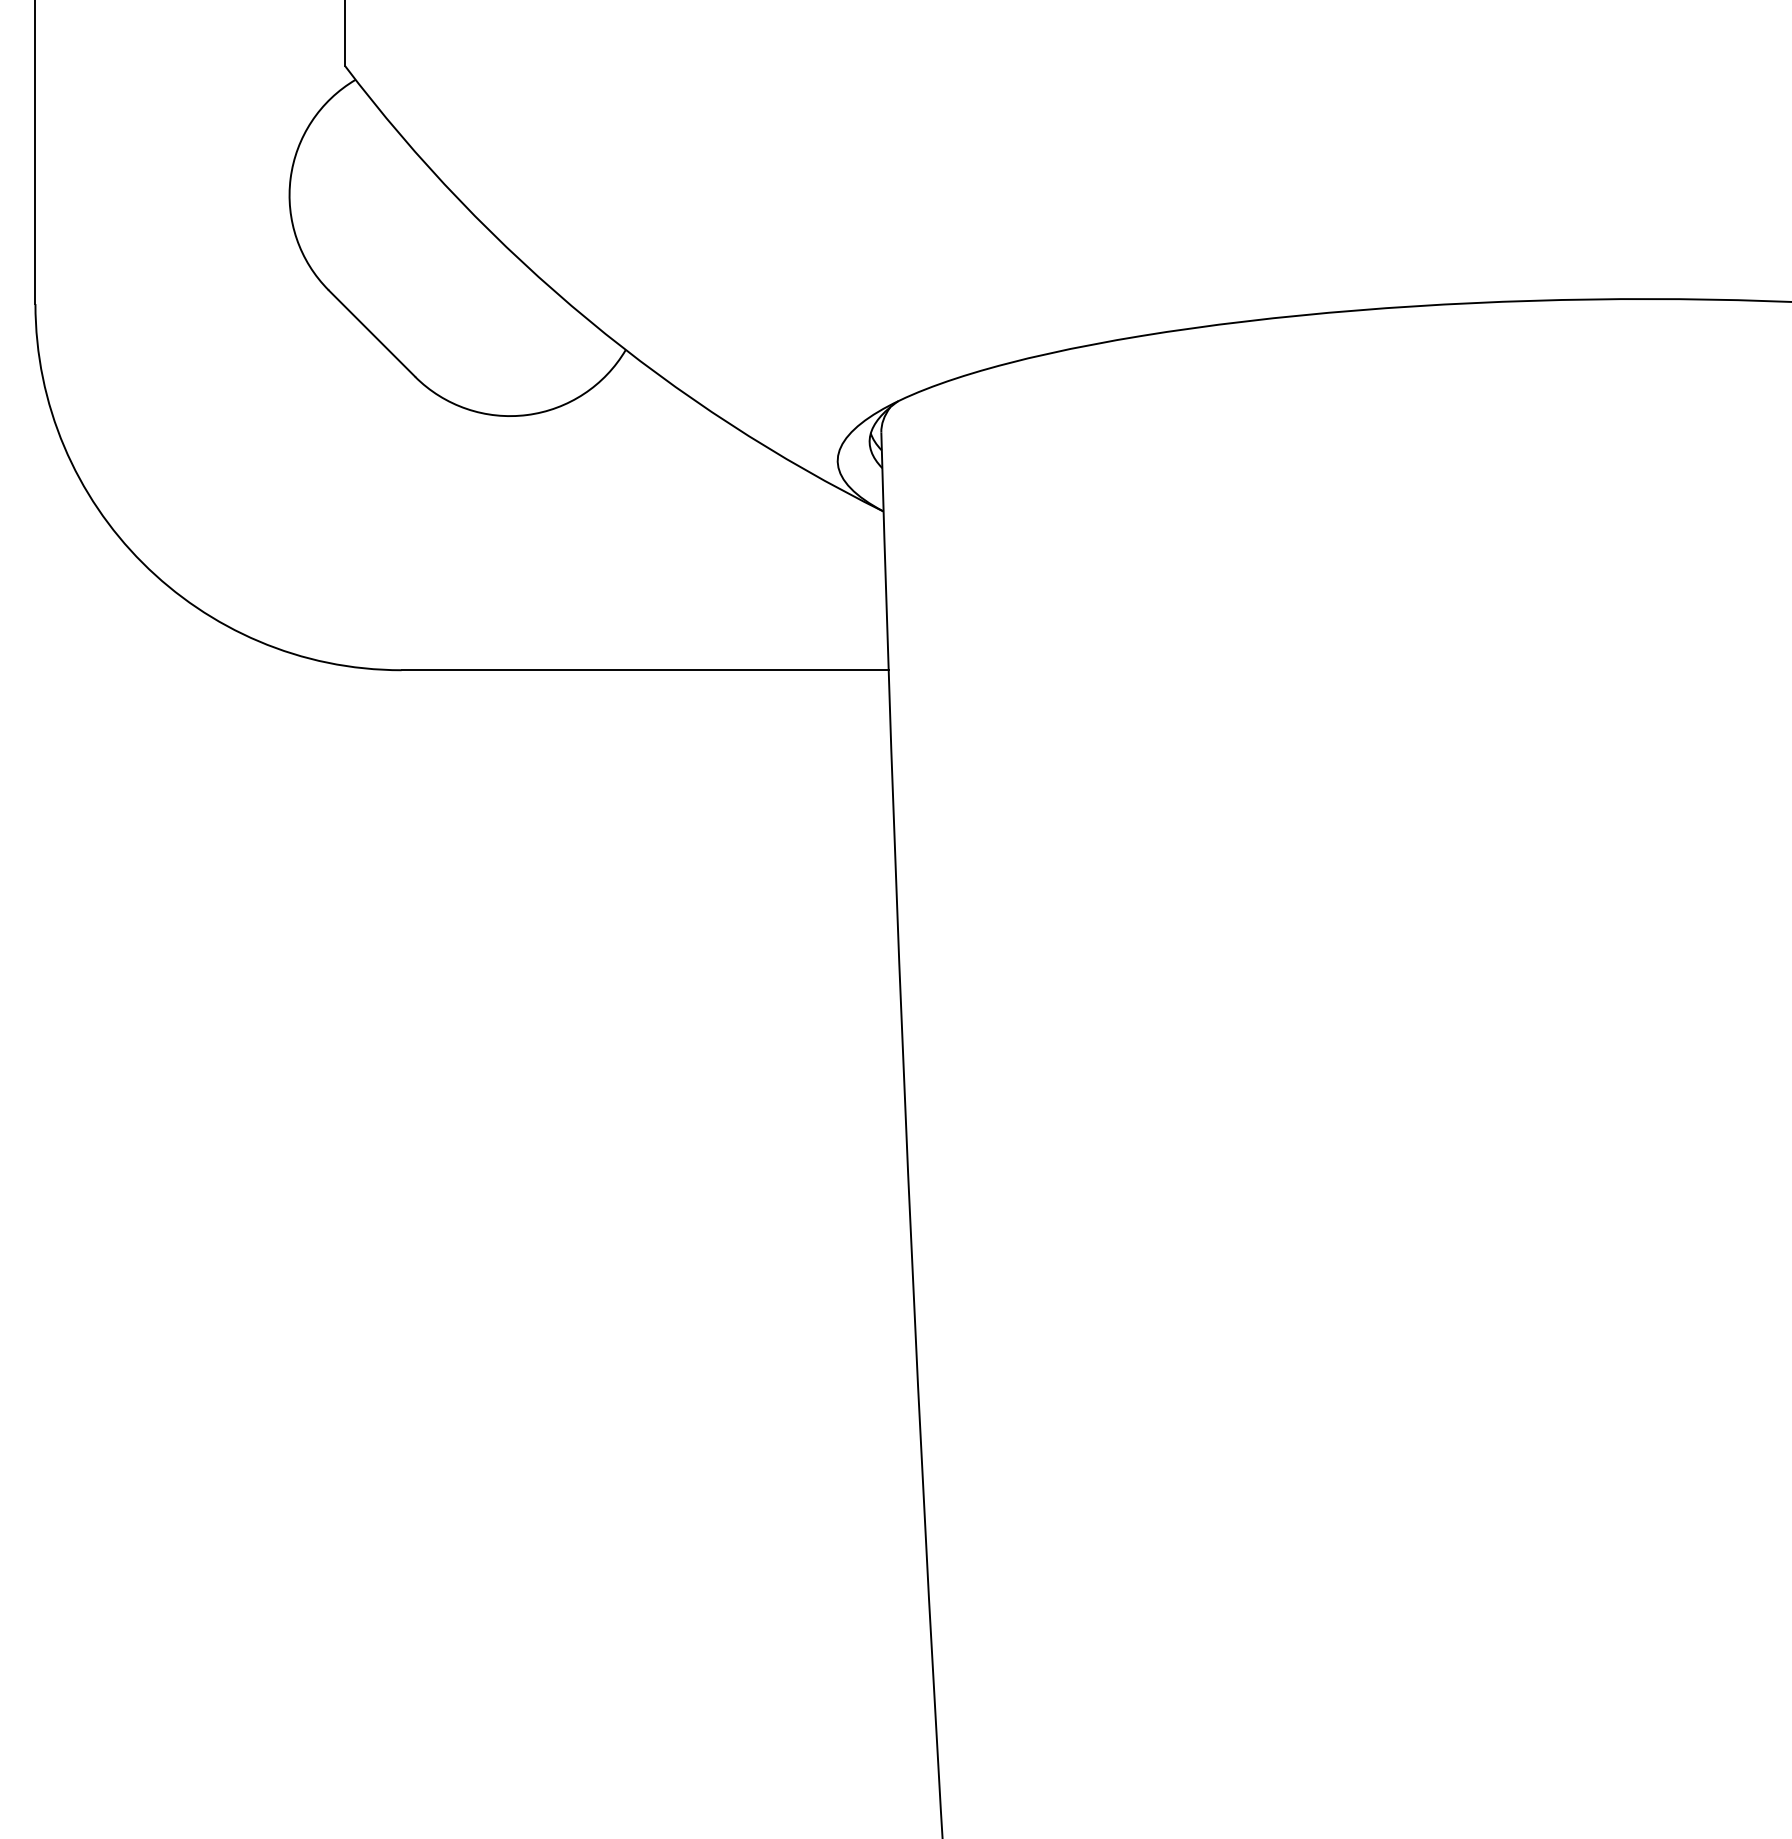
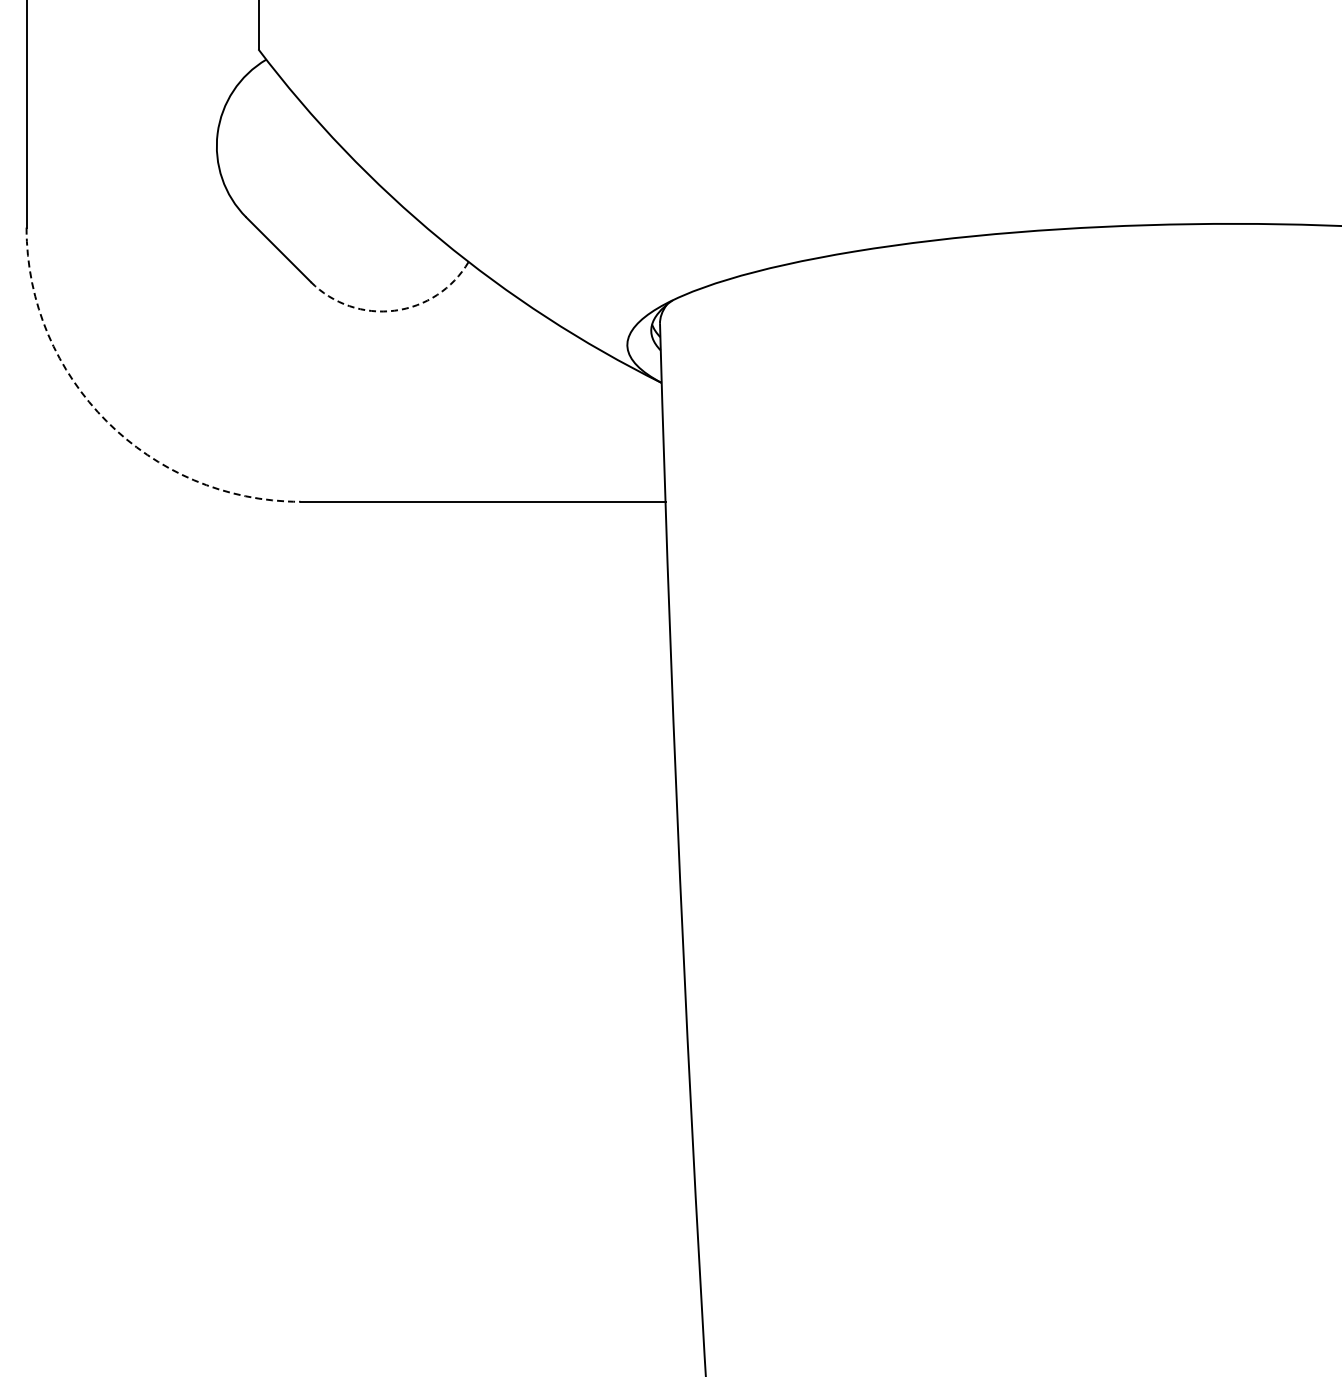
arc: (526, 414) -> (394, 310), solid -> dashed
arc: (142, 562) -> (106, 421), solid -> dashed

